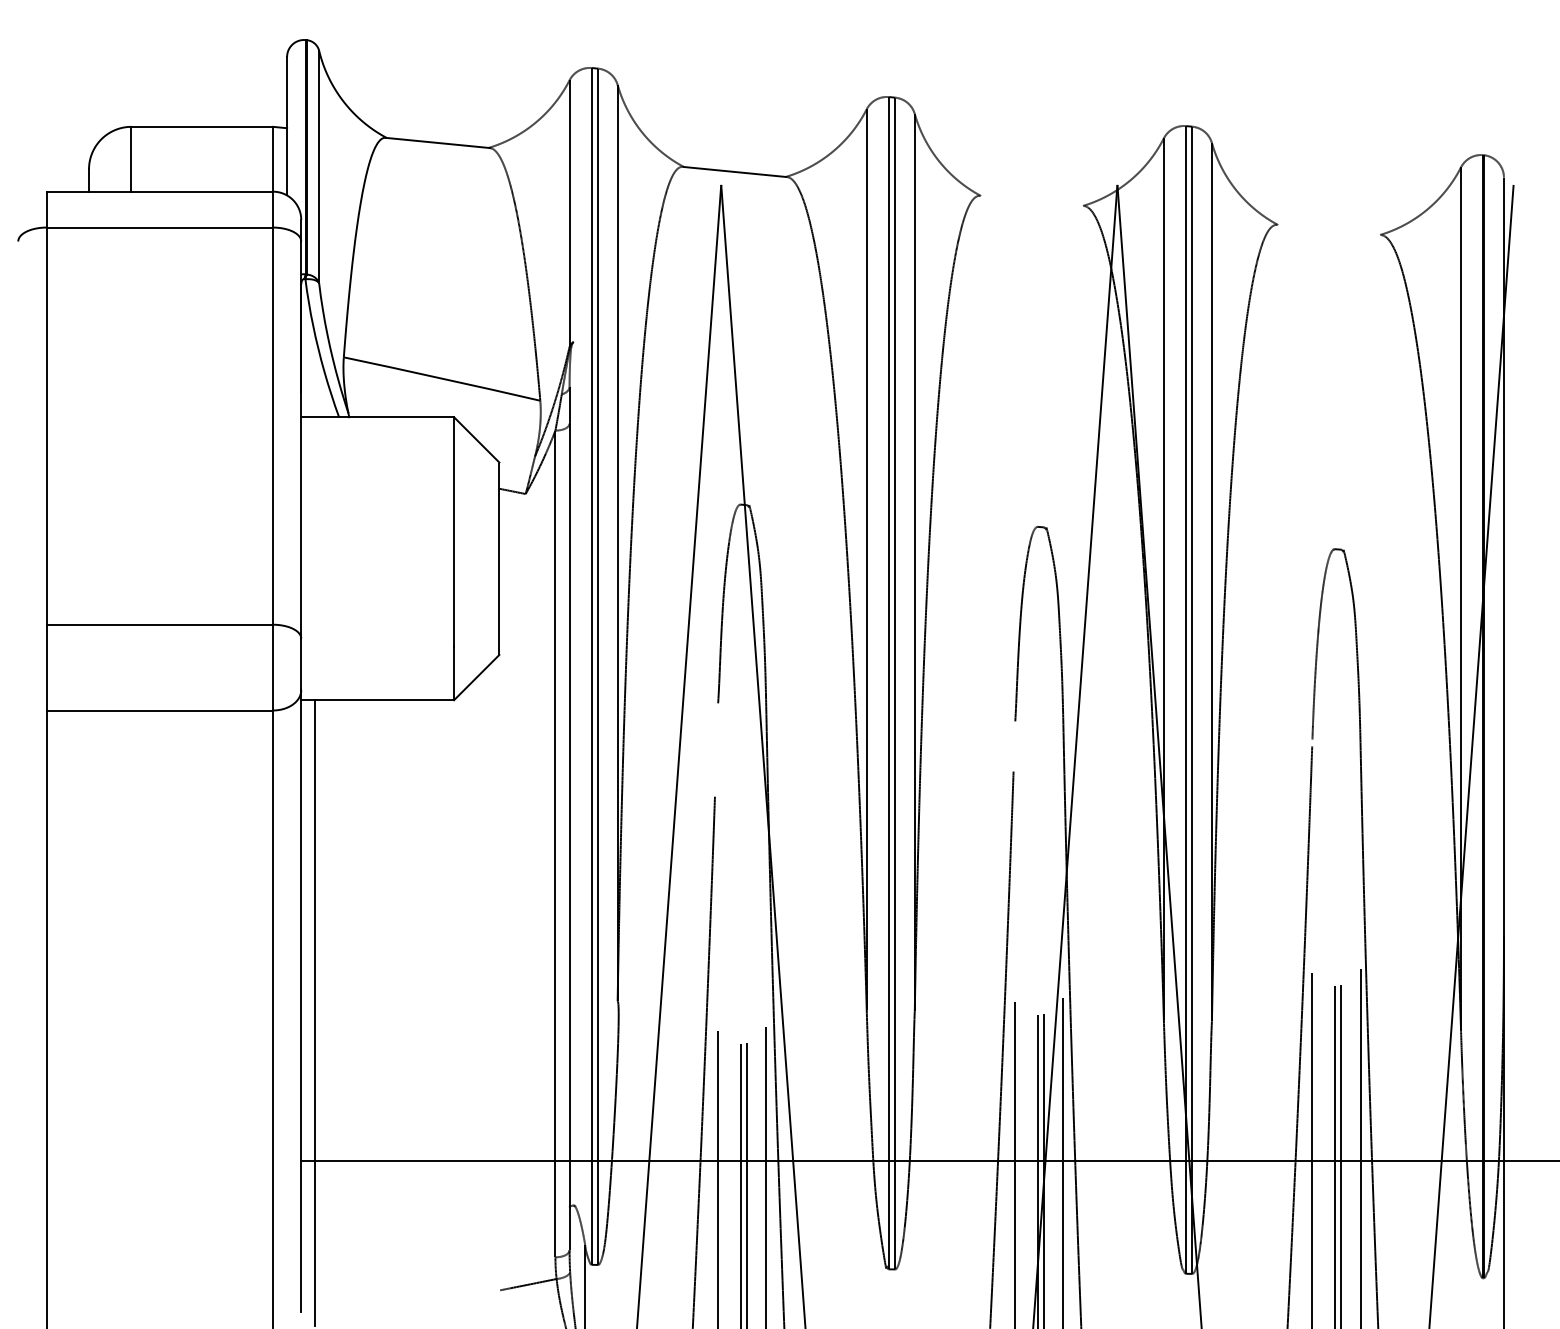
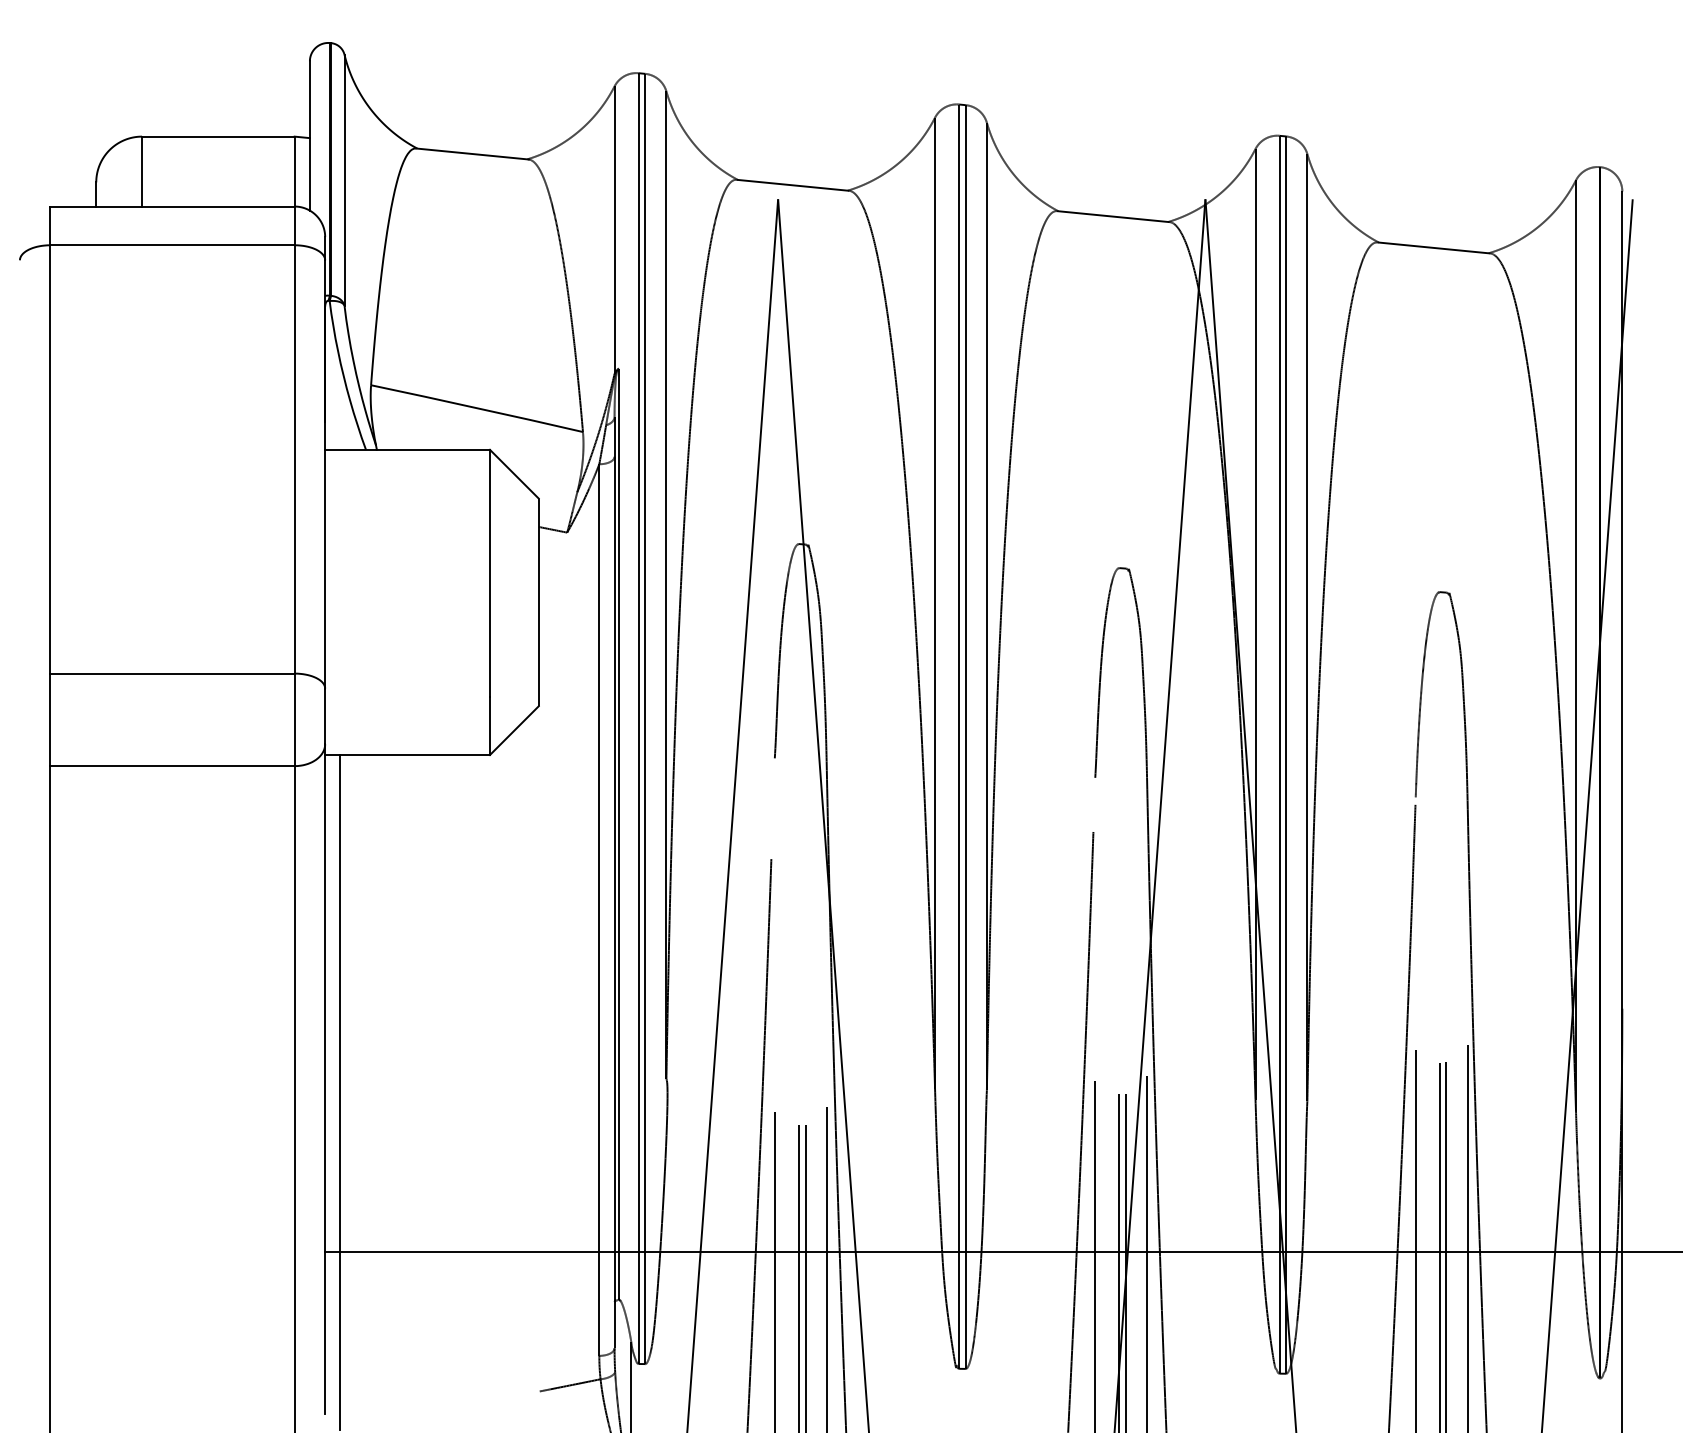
line: (1032, 200) -> (1113, 216), added
line: (1328, 229) -> (1433, 247), added
line: (574, 772) -> (619, 833), added

